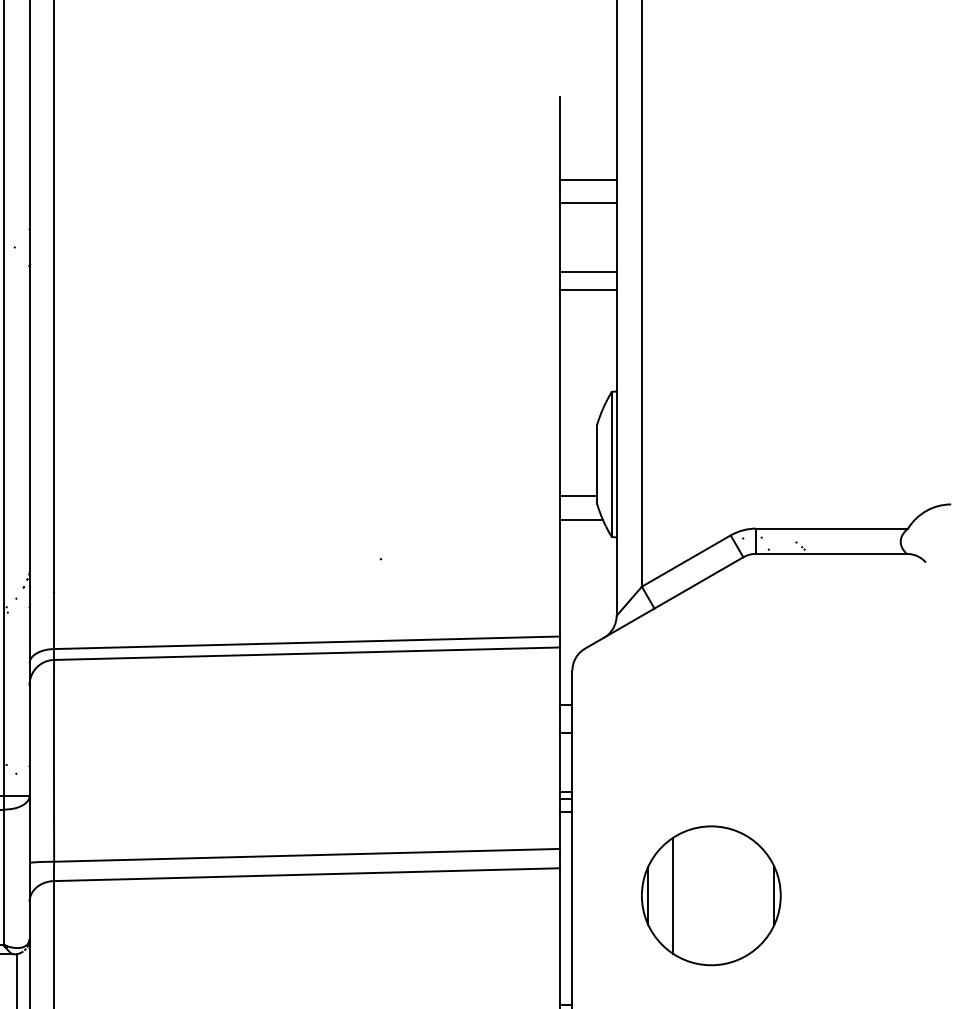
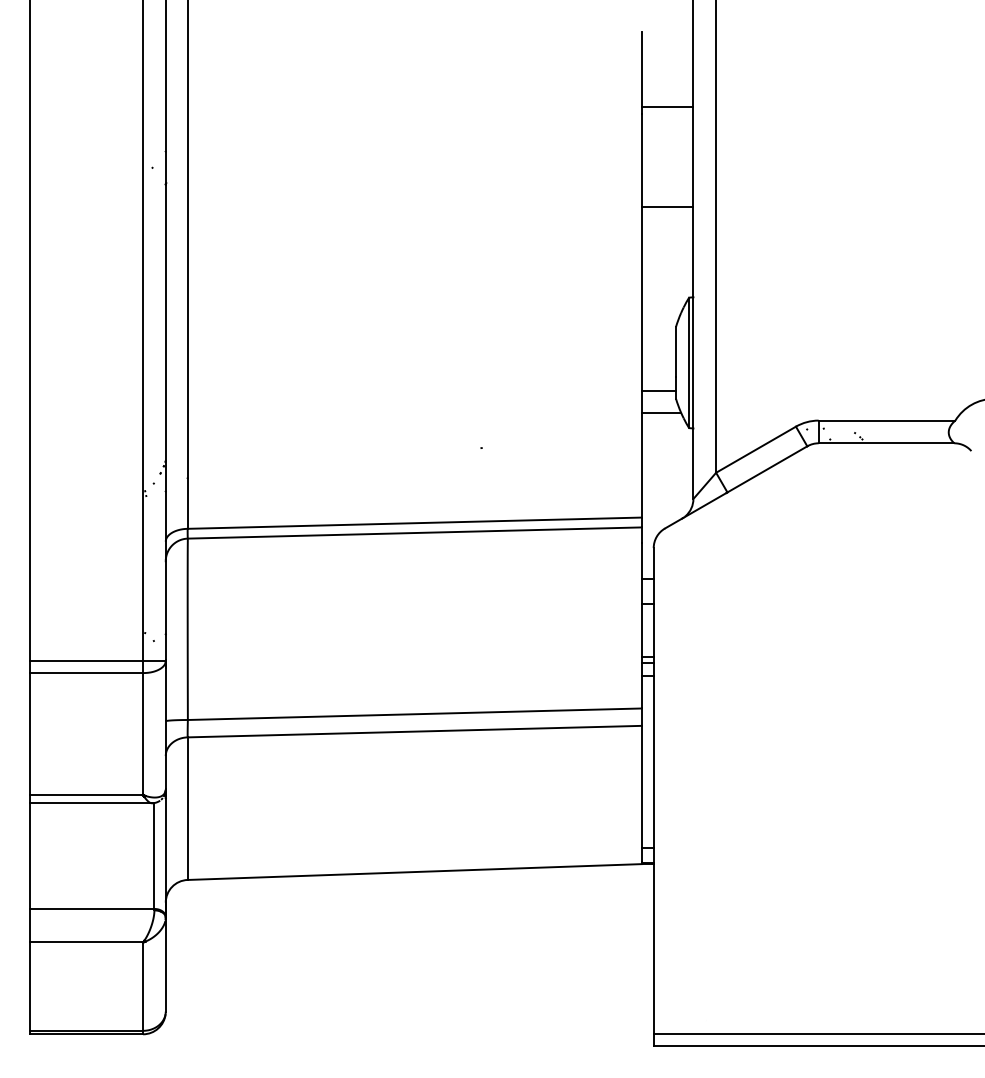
line: (587, 202) -> (667, 127), removed
line: (587, 272) -> (667, 190), removed
part: (711, 895) -> (778, 750), removed

